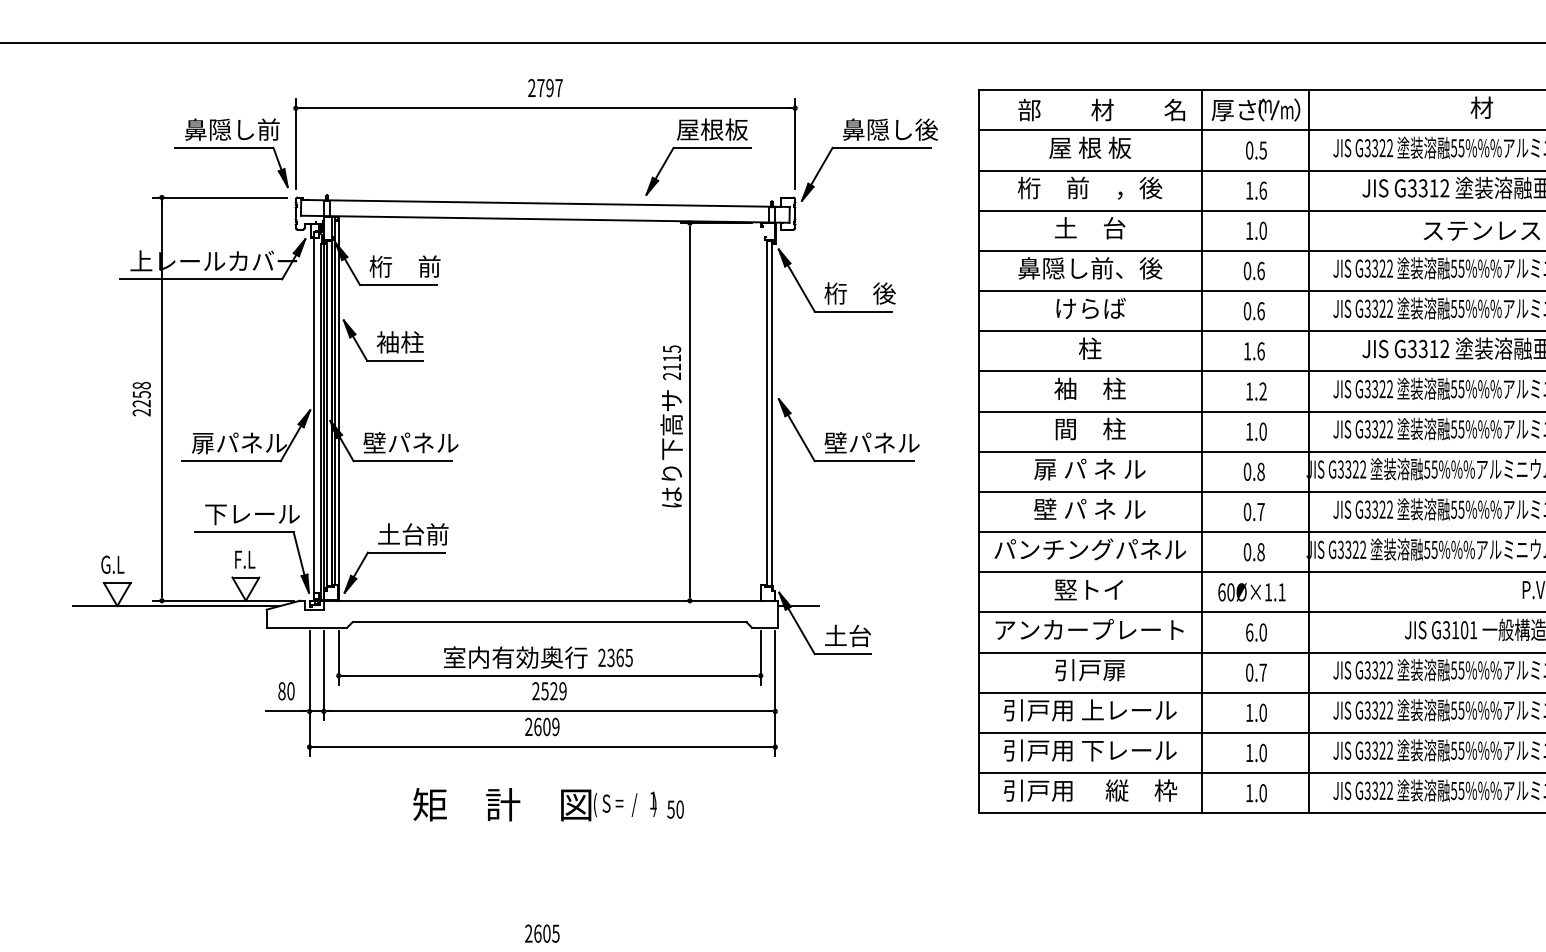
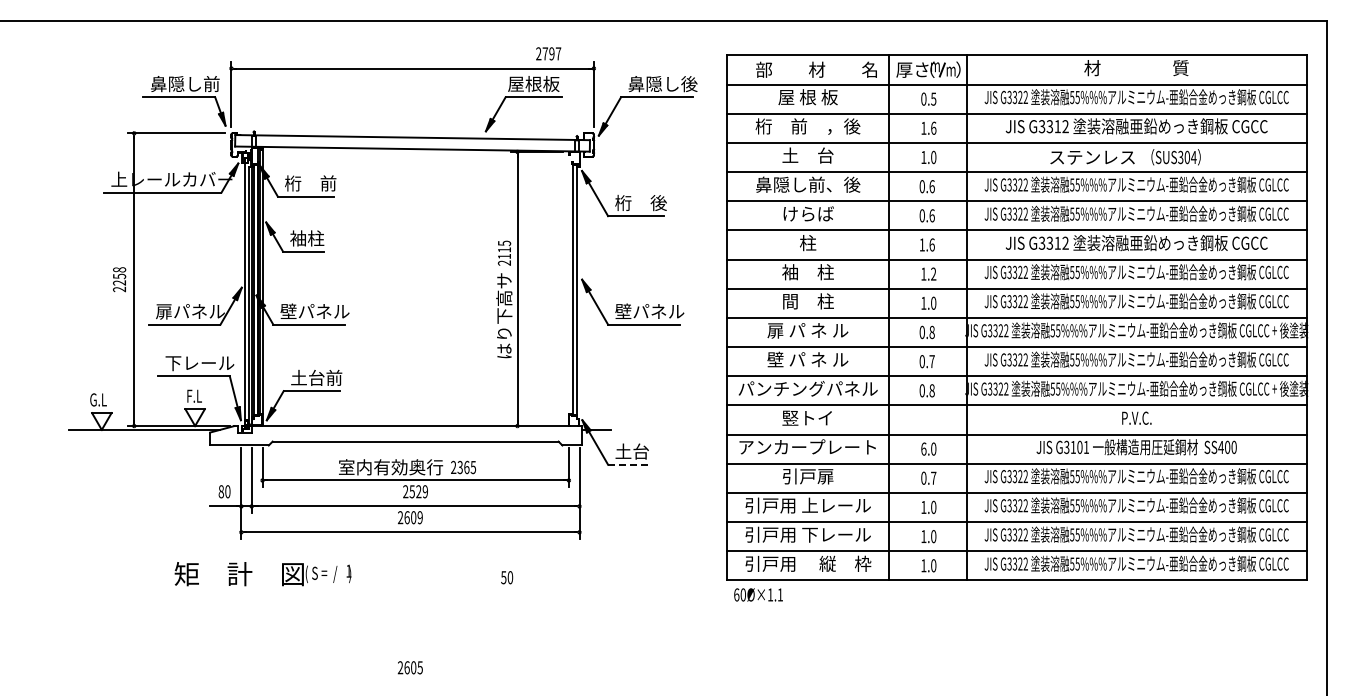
text: (545, 87) -> (548, 53), moved
text: (1251, 591) -> (758, 594), moved
line: (842, 653) -> (628, 464), solid -> dashed
text: (534, 805) -> (262, 574), moved

